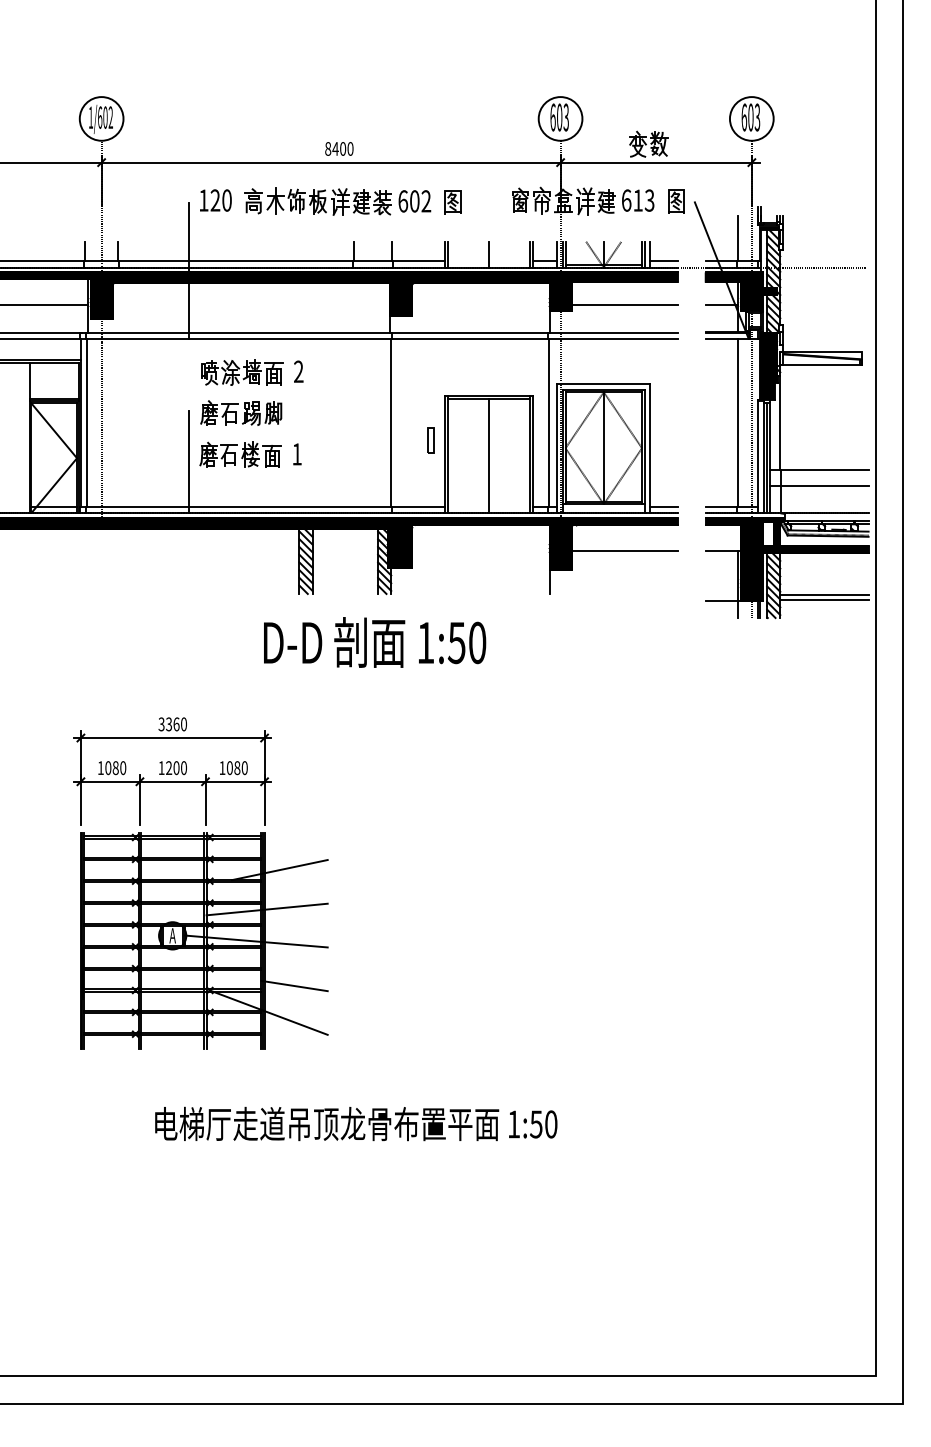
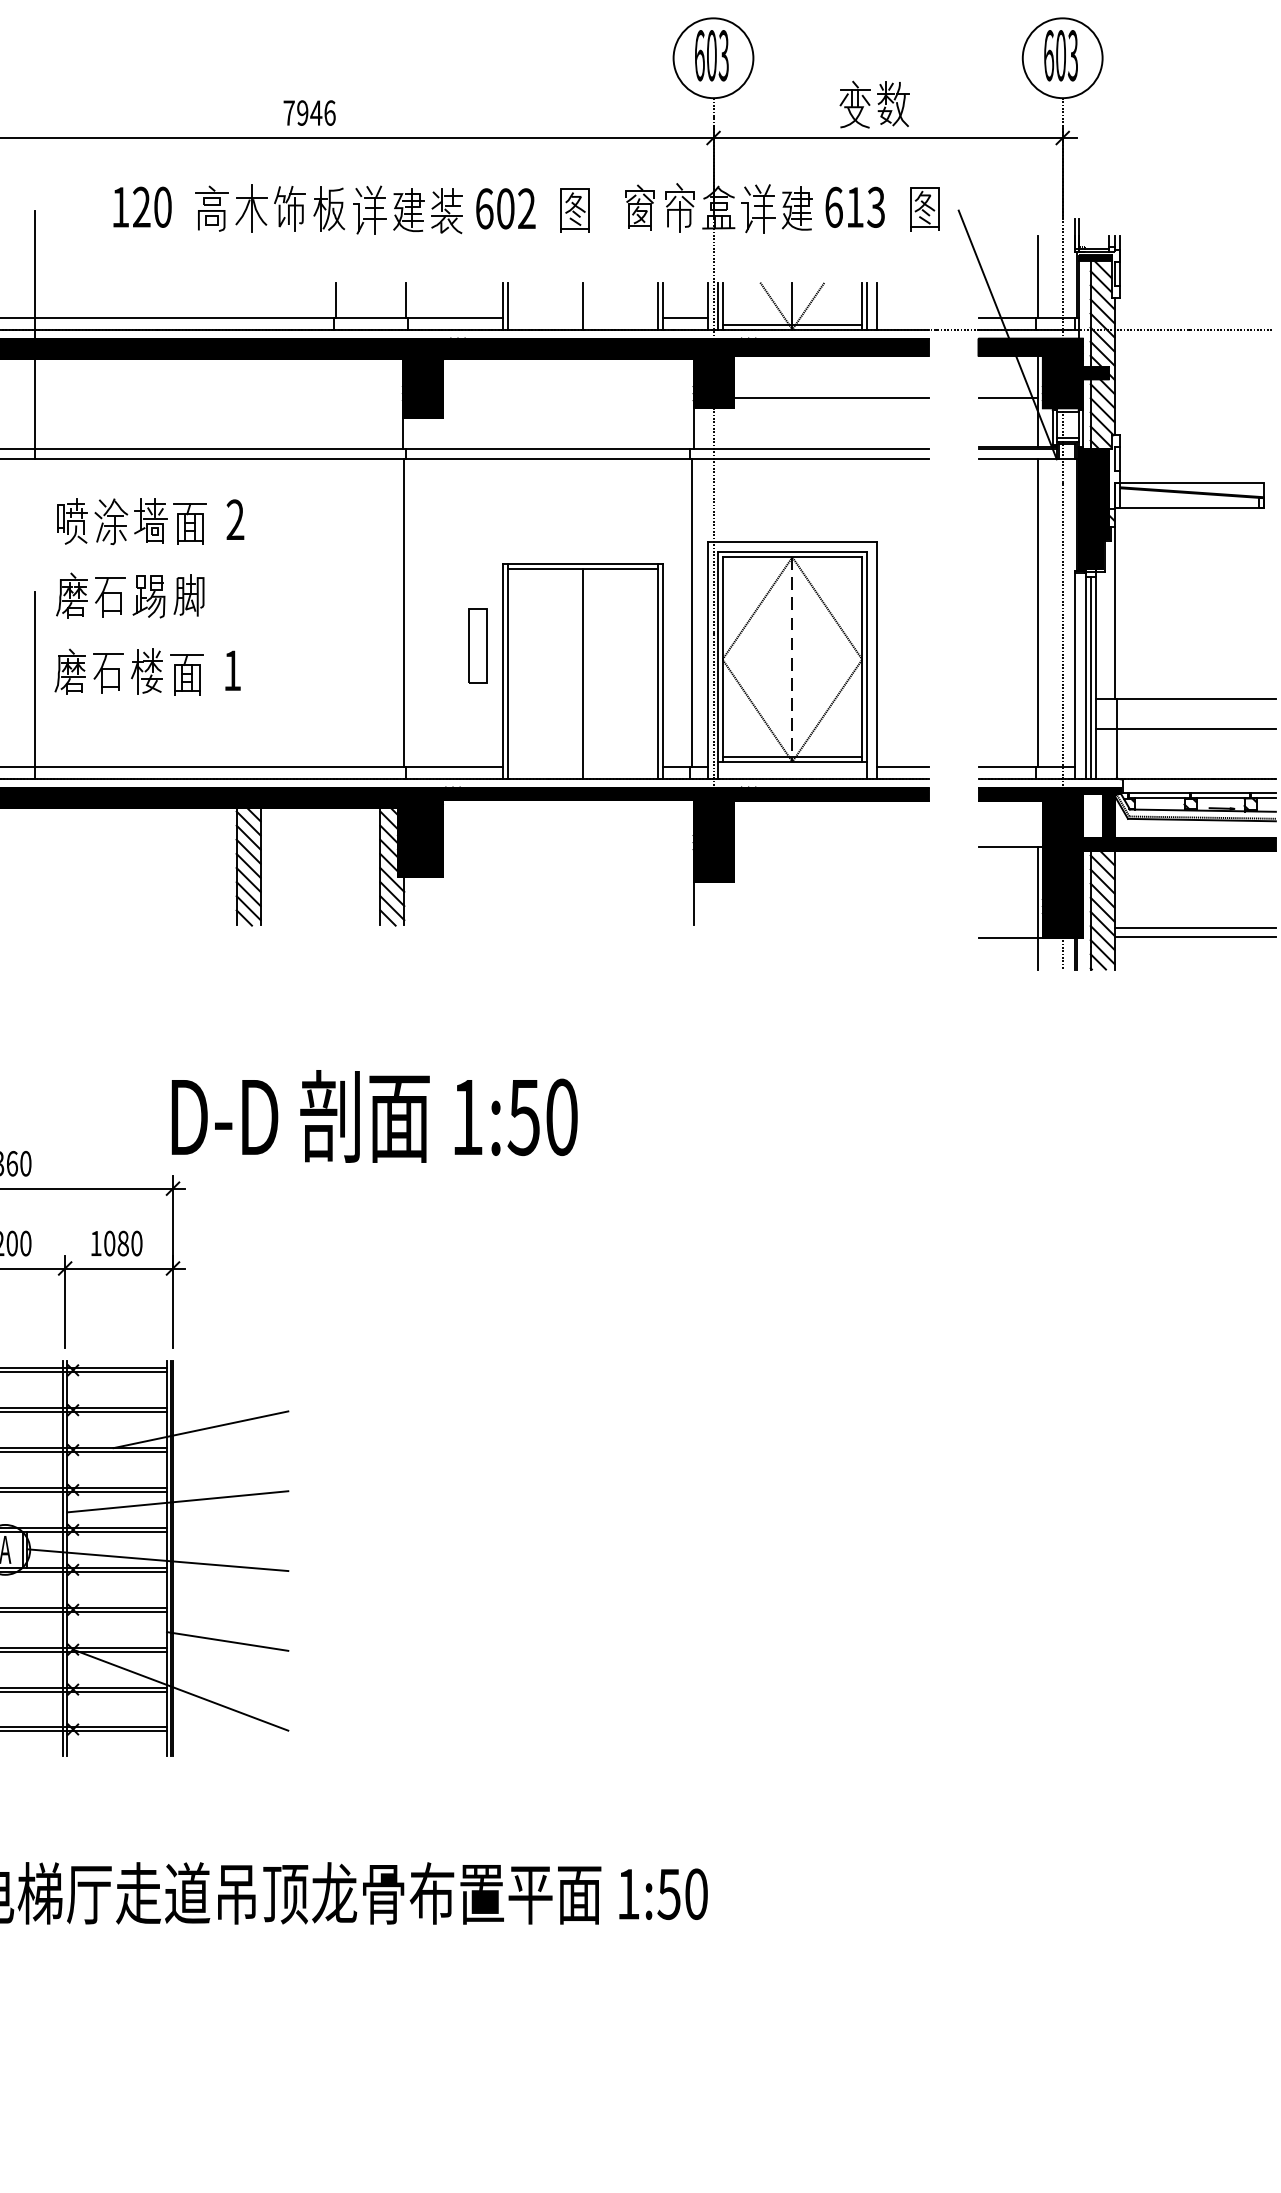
text: (339, 148) -> (309, 112), 8400 -> 7946
part: (330, 201) -> (351, 209), moved
line: (664, 261) -> (903, 318), removed
part: (430, 440) -> (475, 645), size x1.6
line: (603, 448) -> (791, 660), solid -> dashed
line: (624, 551) -> (830, 848), removed
text: (375, 642) -> (375, 1116), moved

